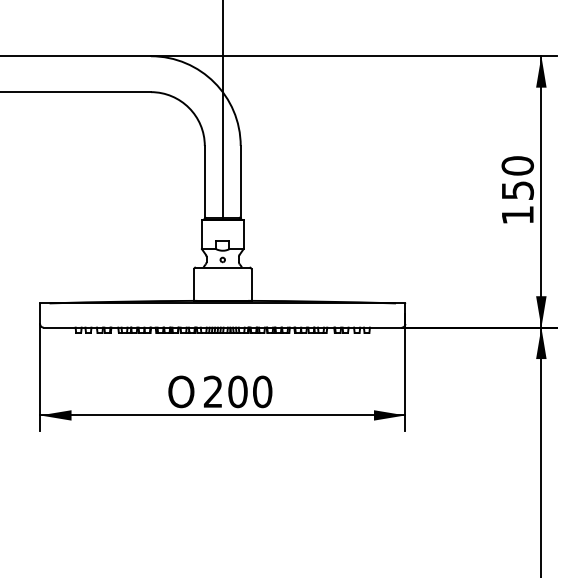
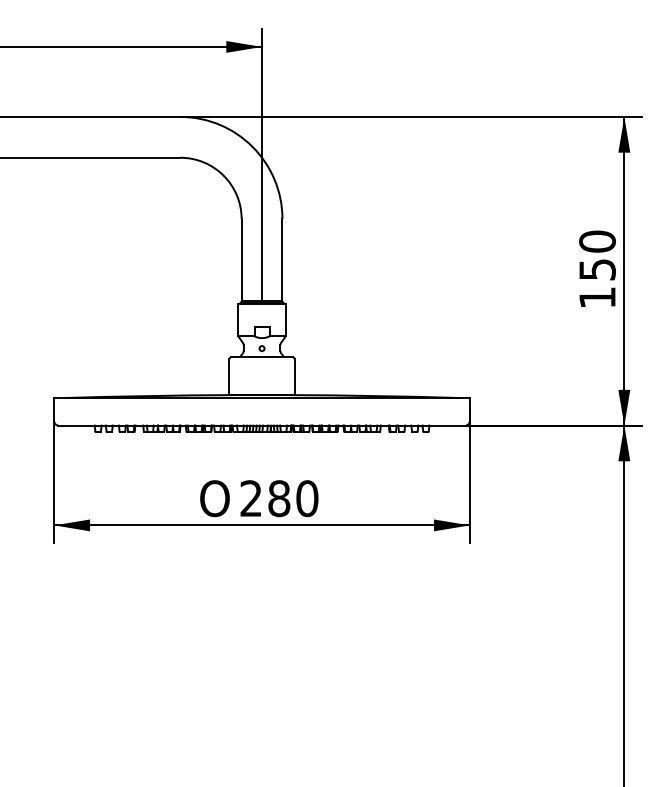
text: (238, 391) -> (279, 498), 200 -> 280

